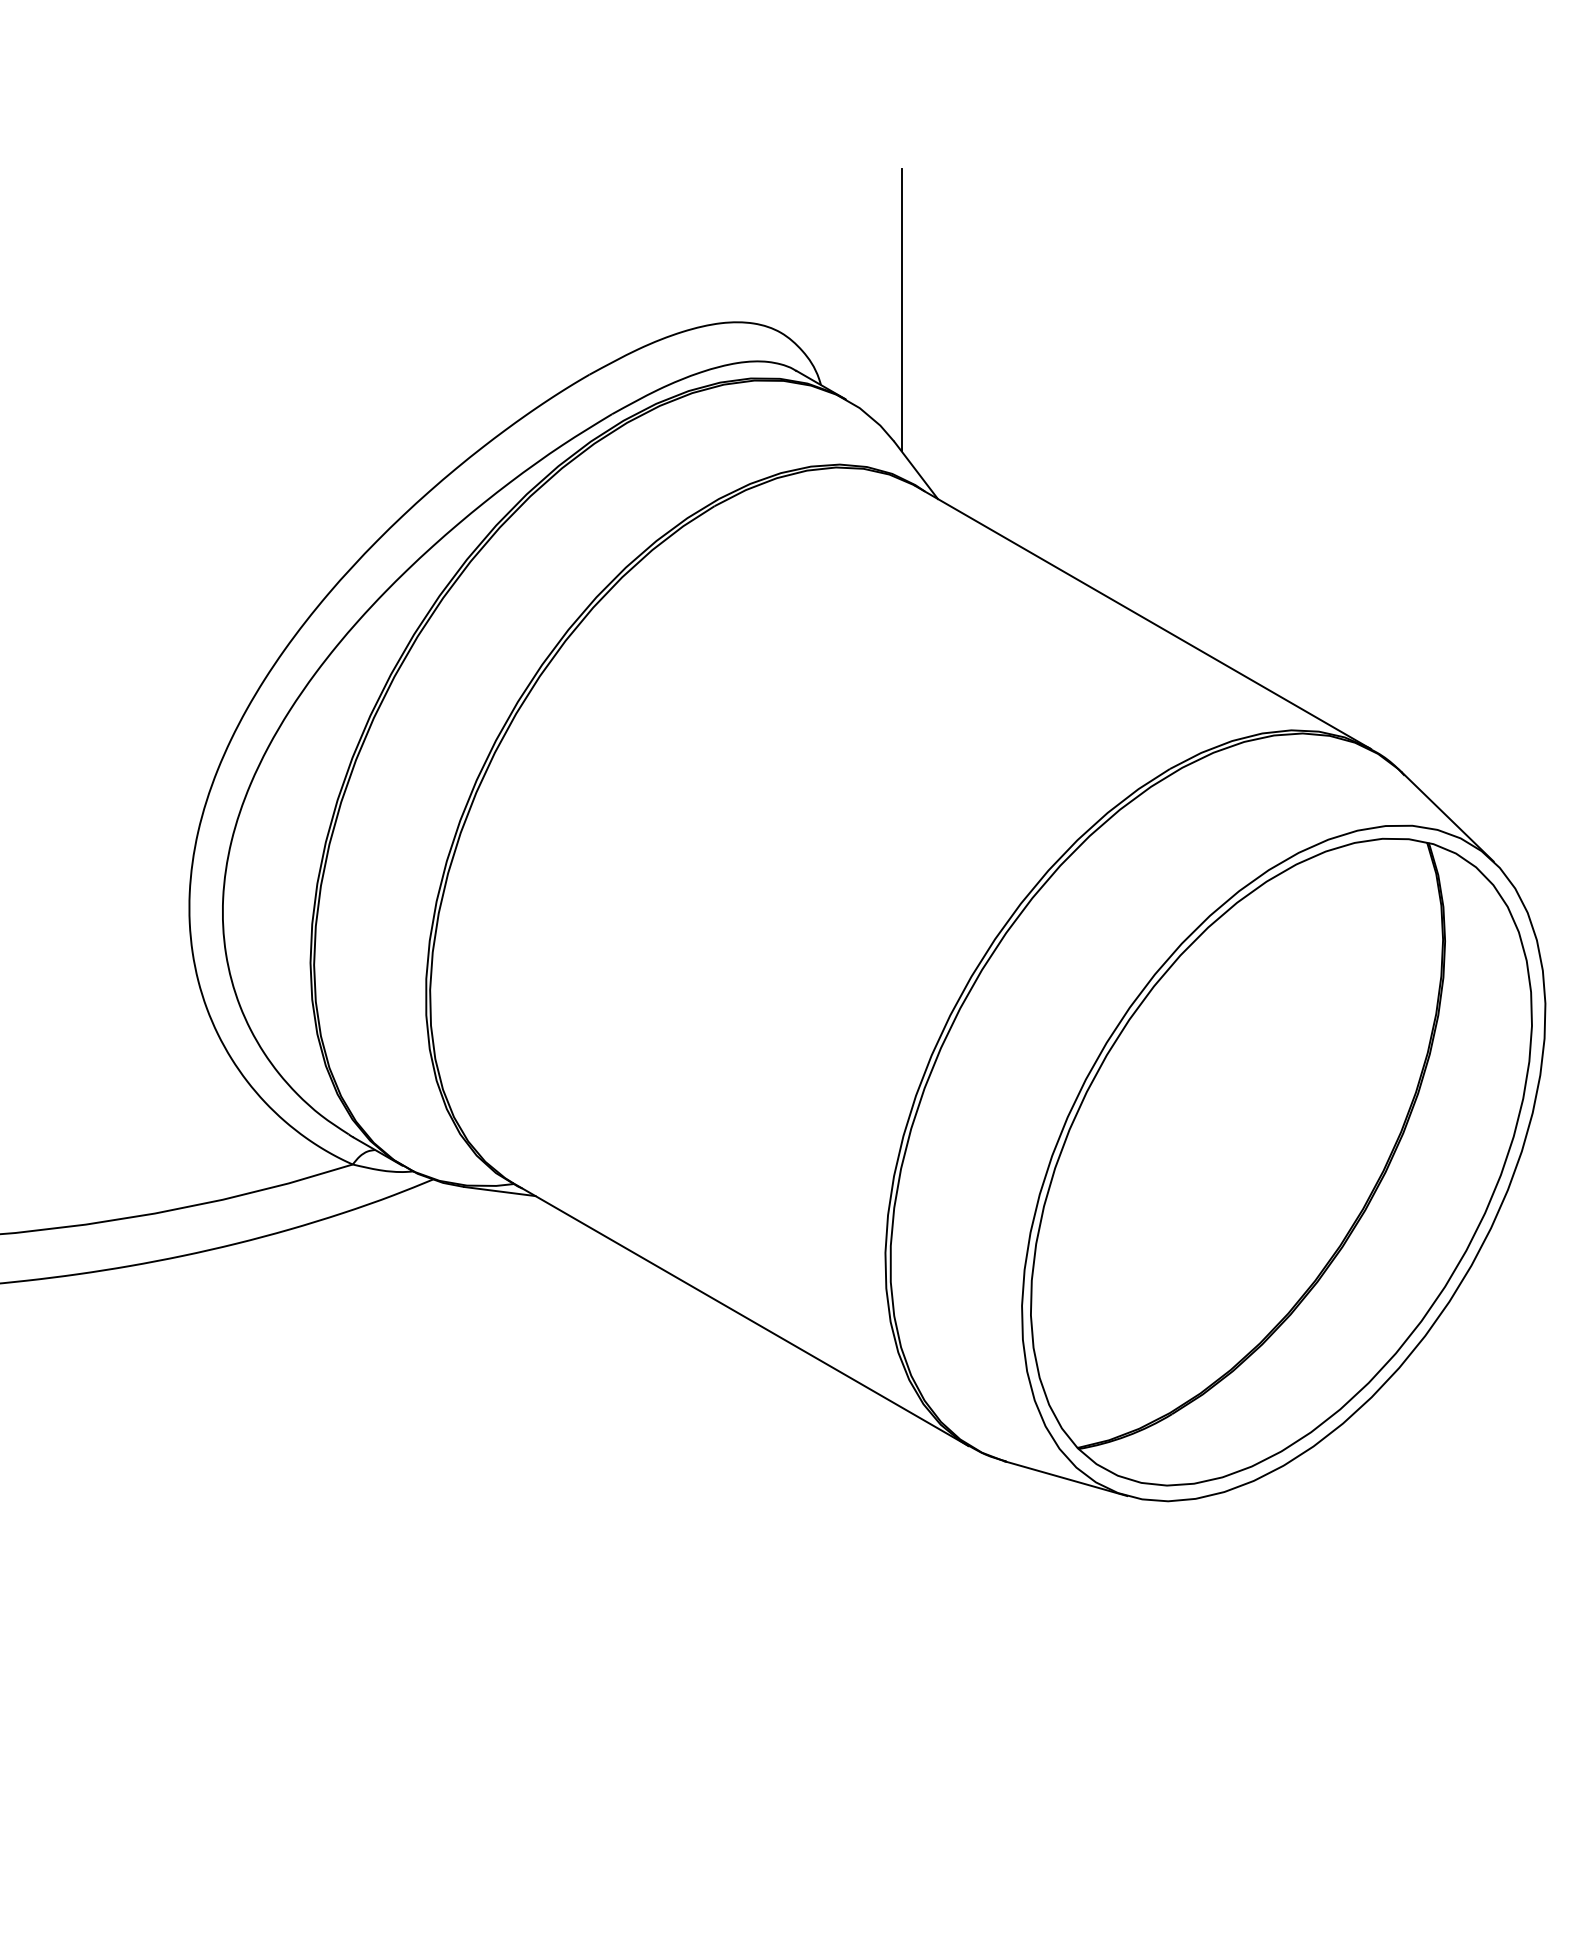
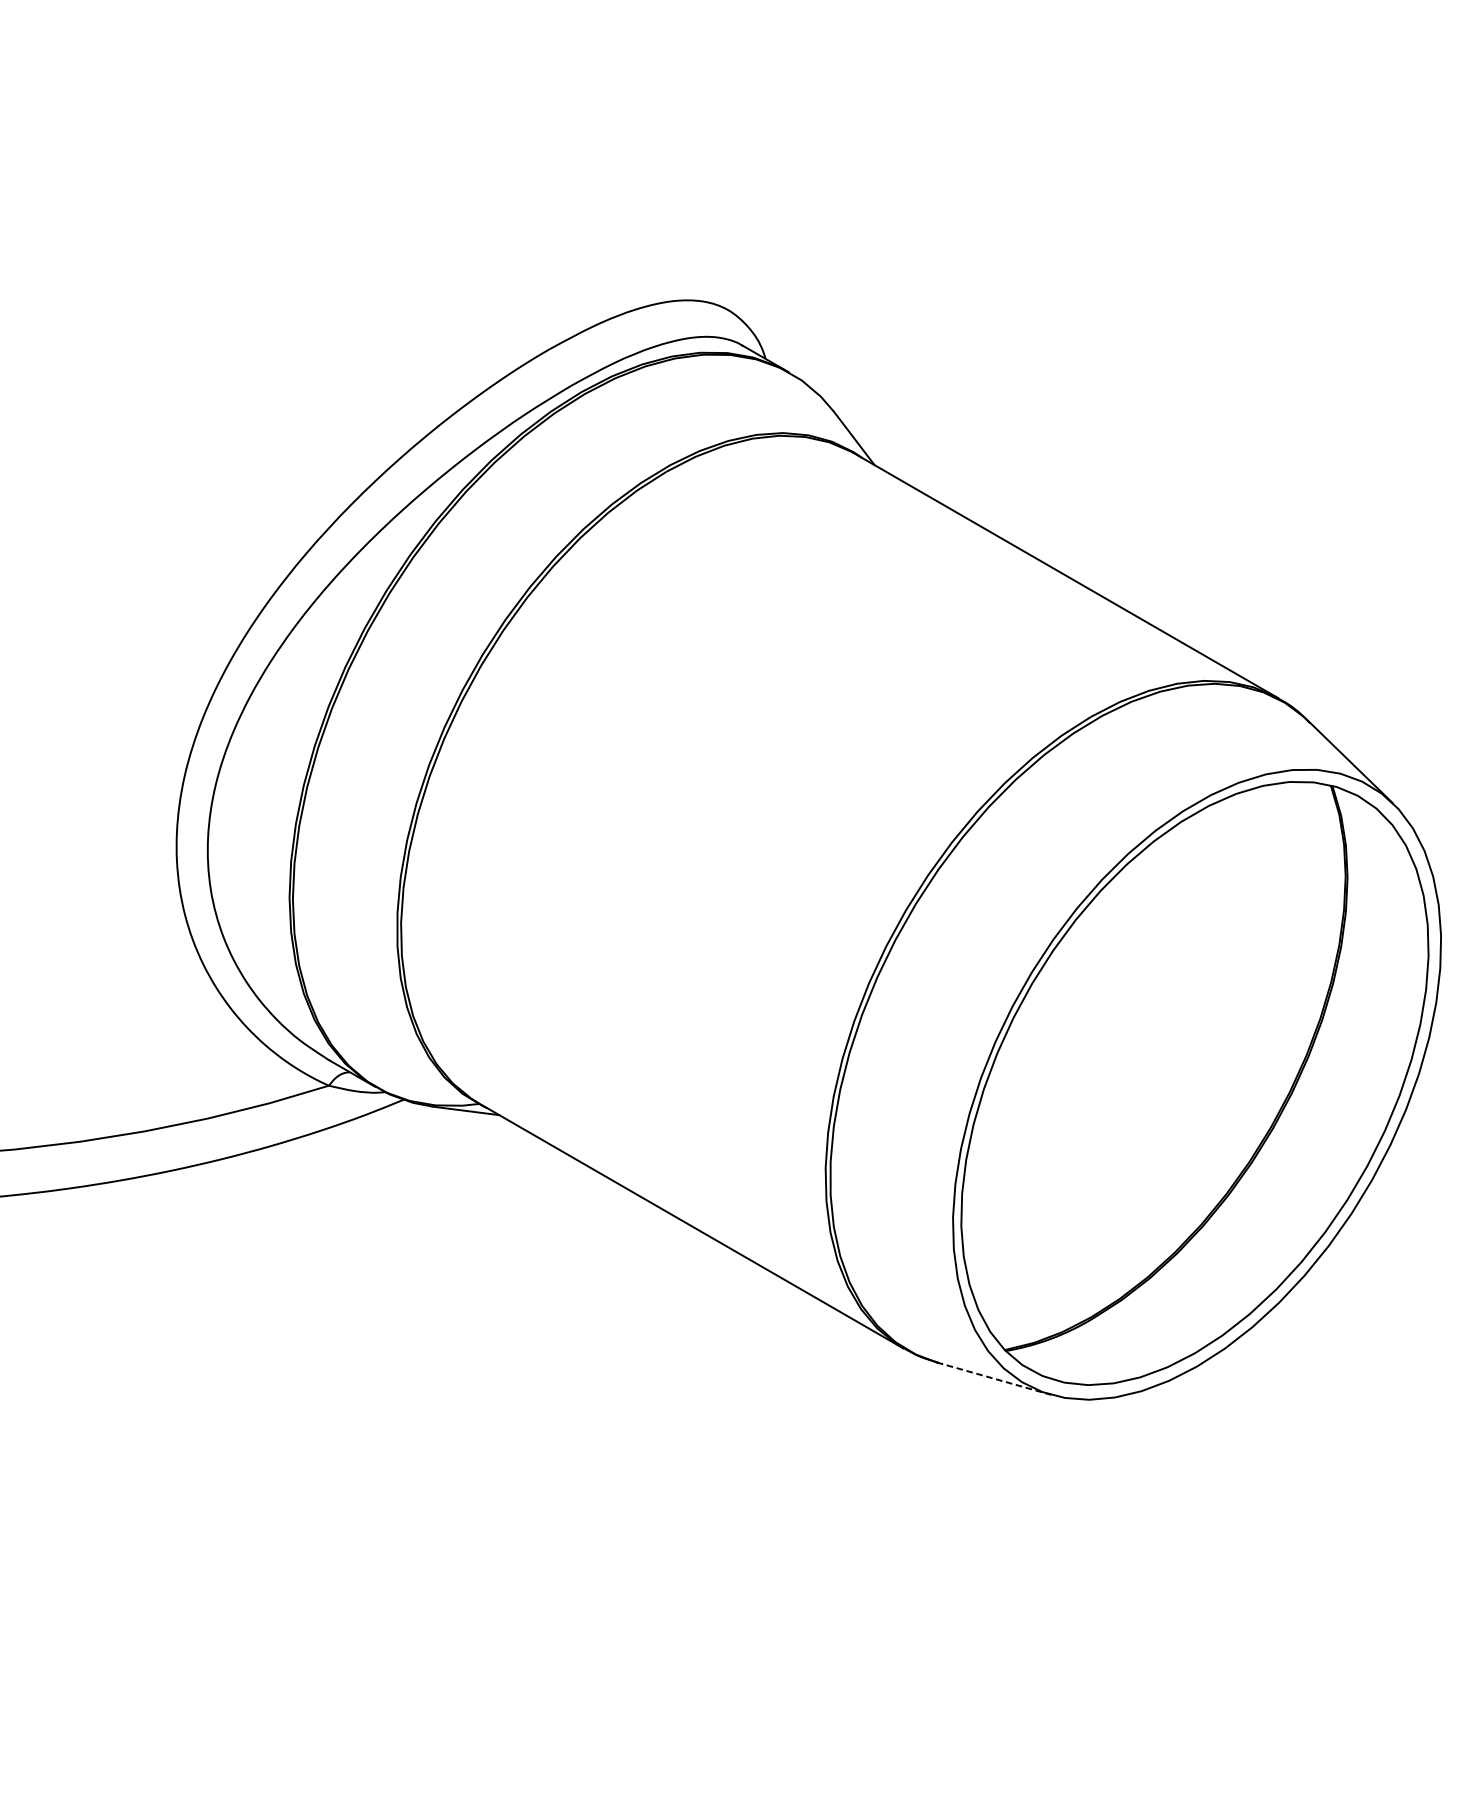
line: (901, 309) -> (840, 288), removed
line: (1065, 1478) -> (993, 1378), solid -> dashed

